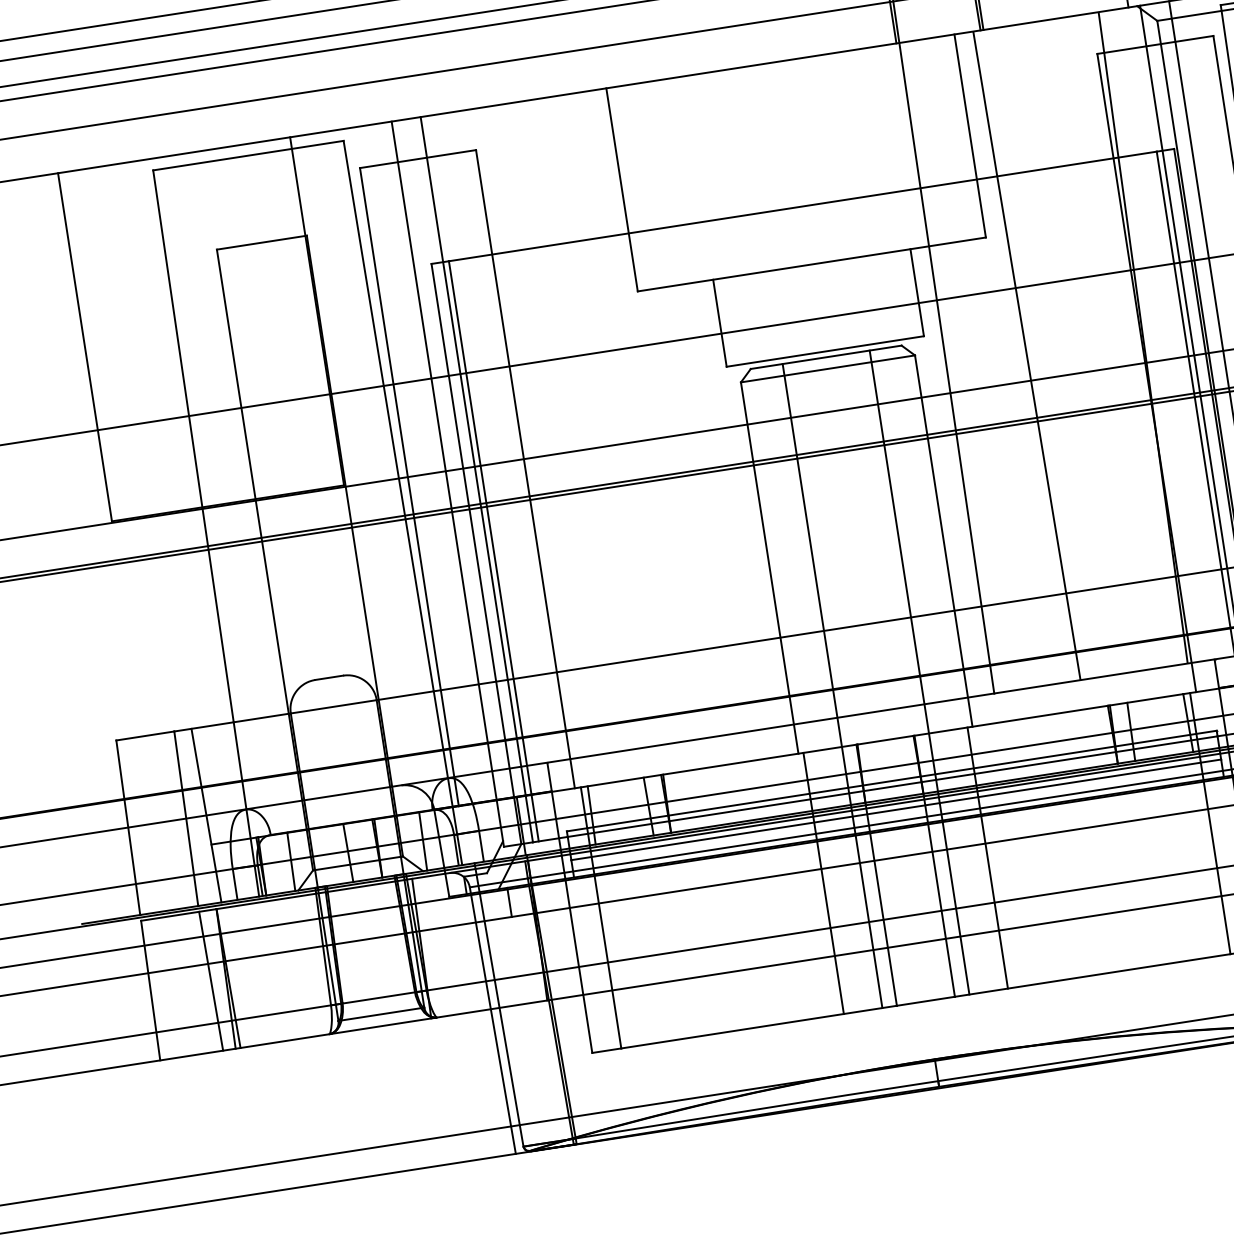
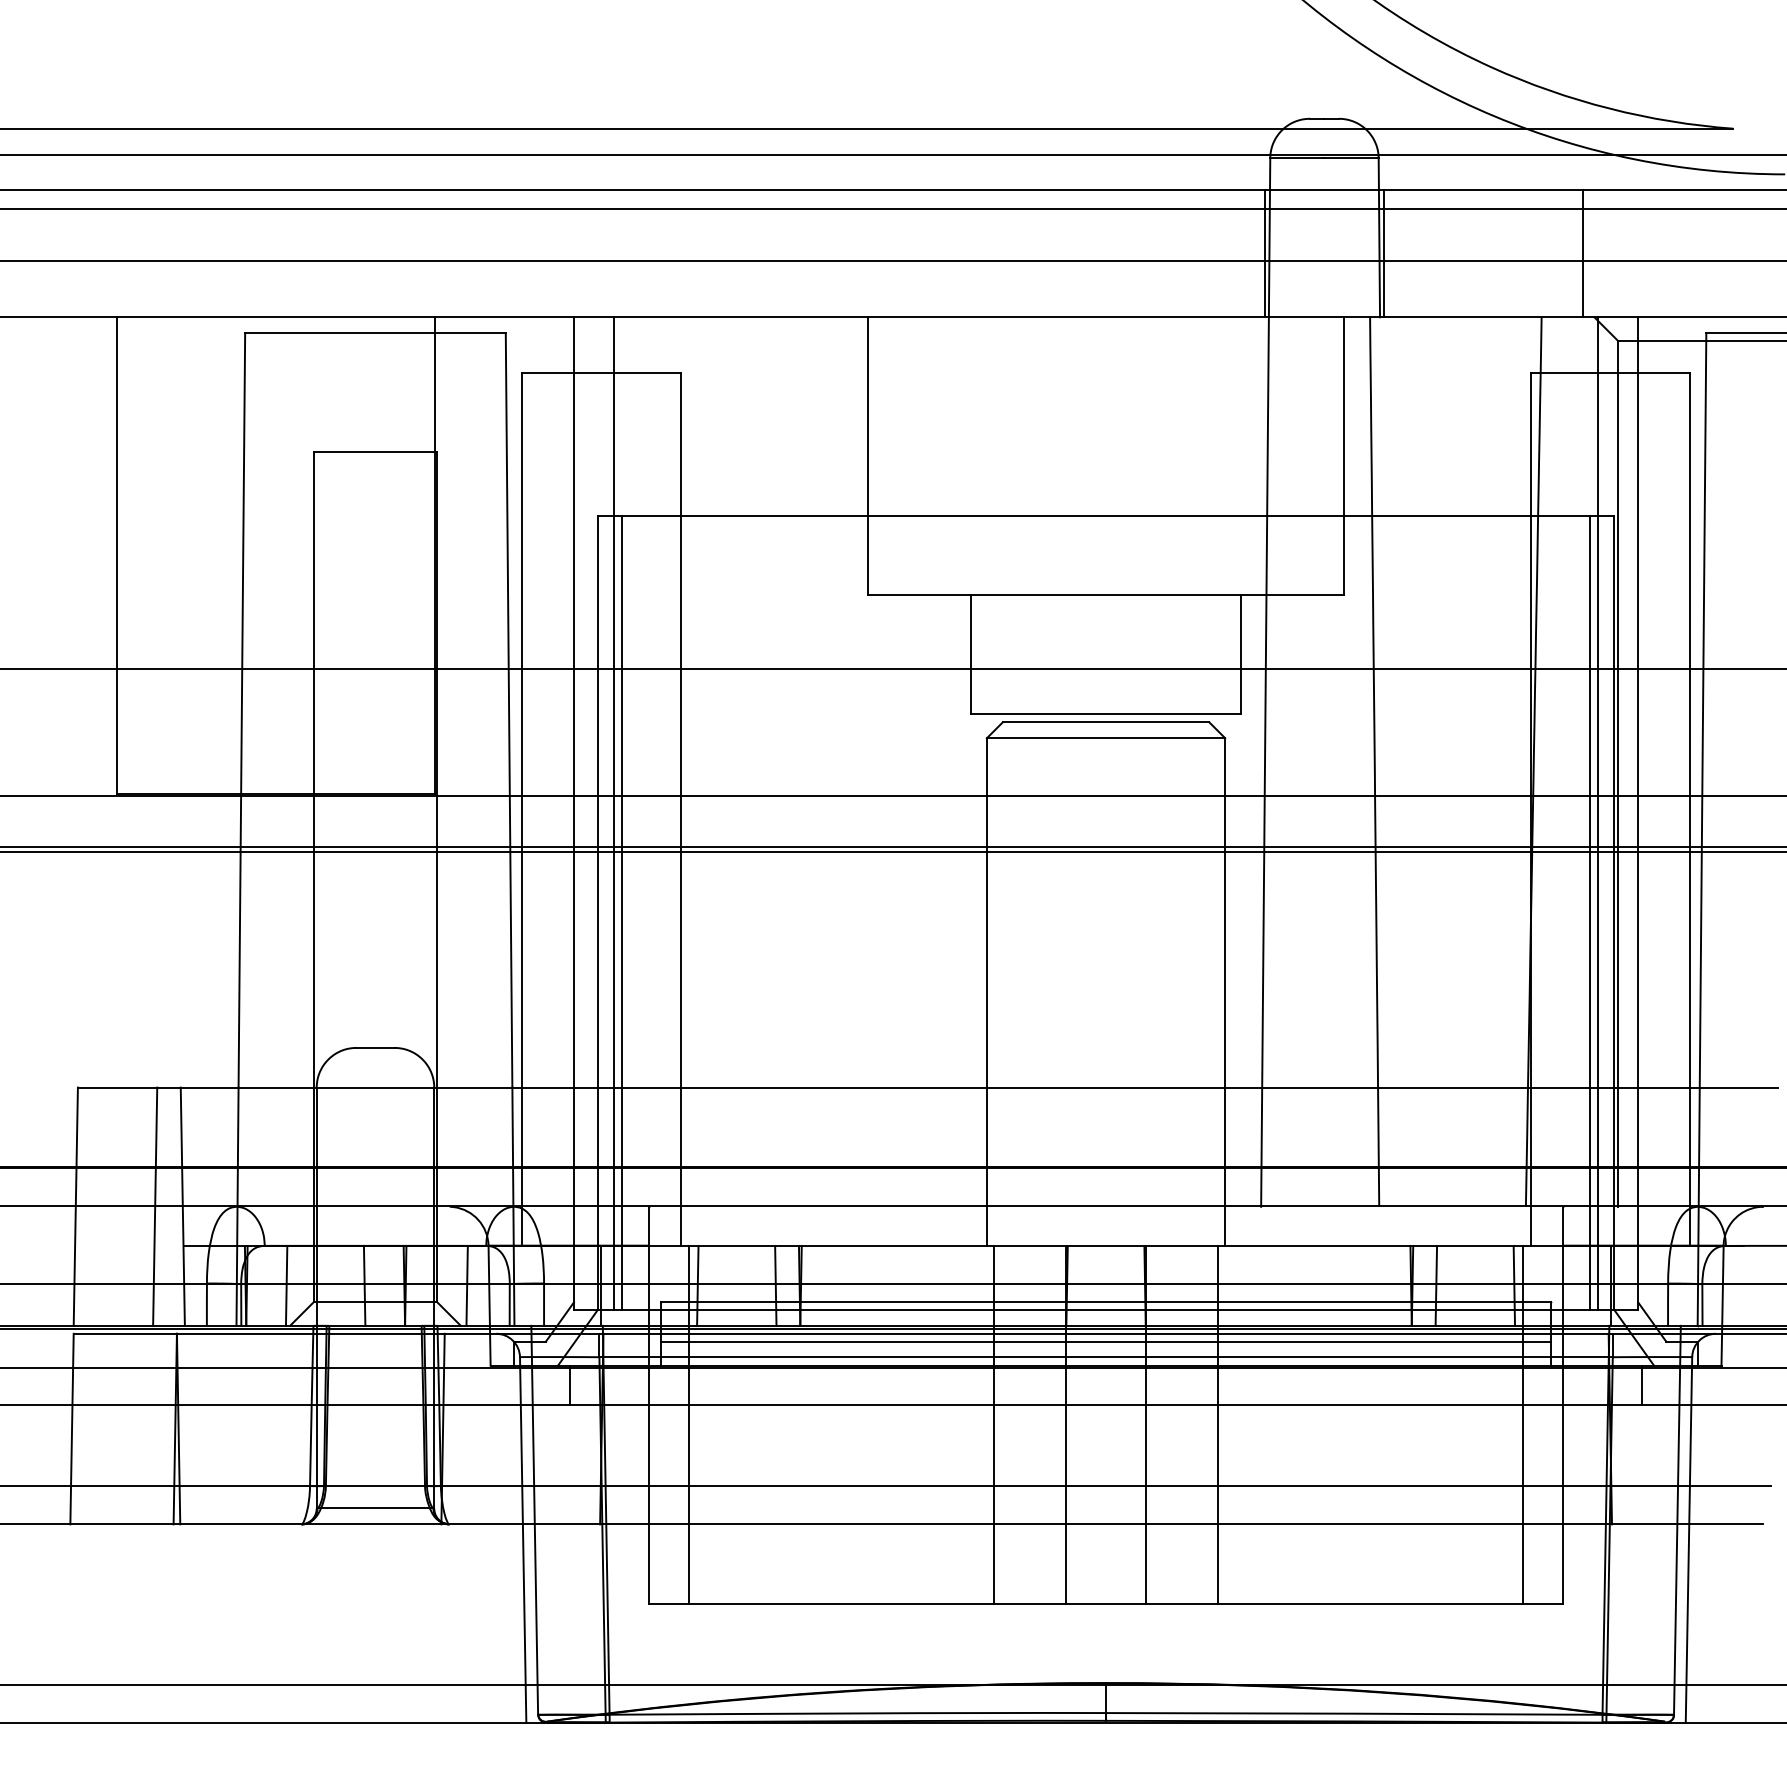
line: (919, 672) -> (1165, 1162), removed
line: (832, 685) -> (1046, 1162), removed
line: (210, 980) -> (154, 1428), removed

